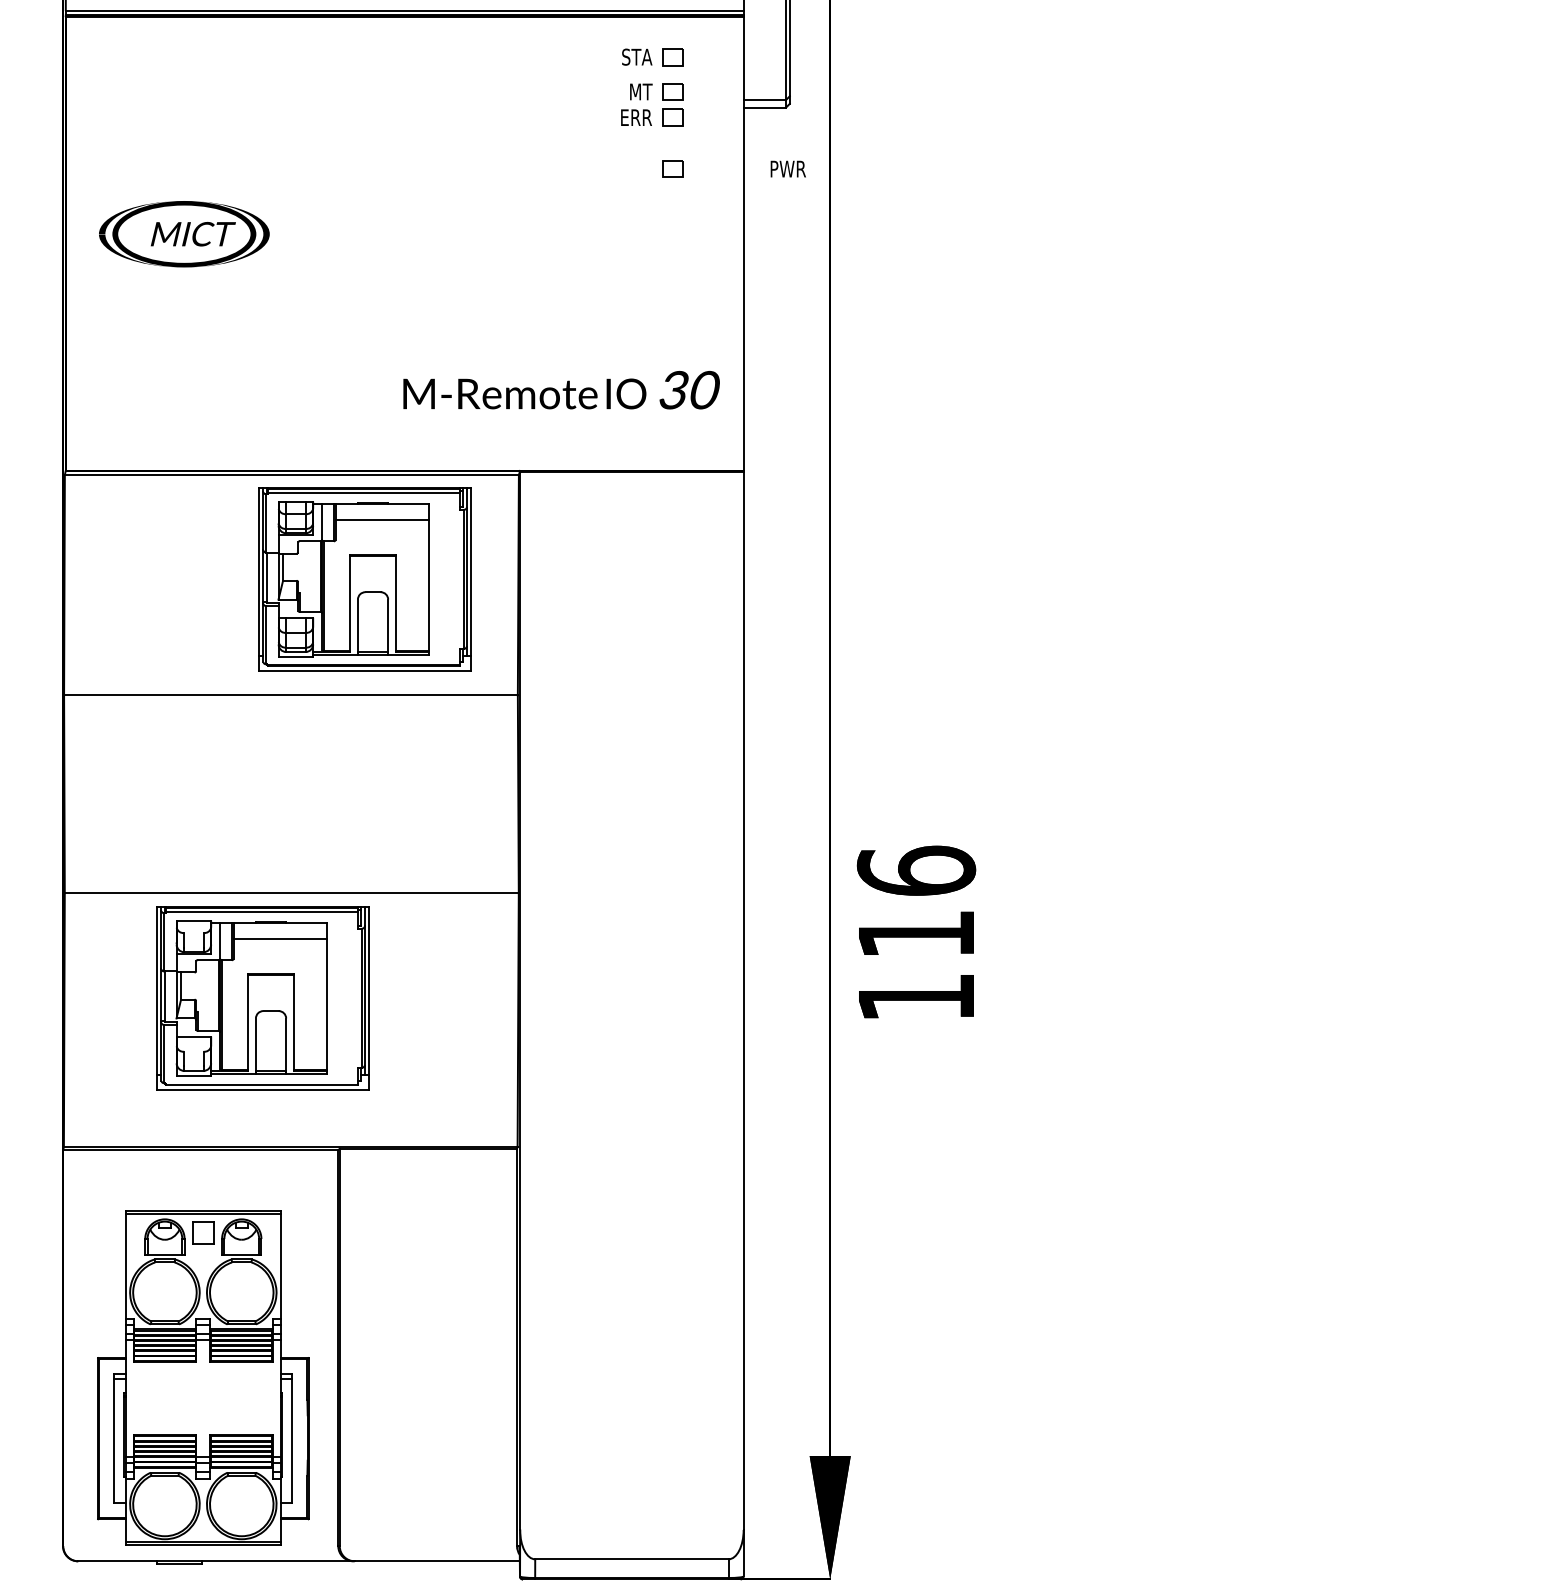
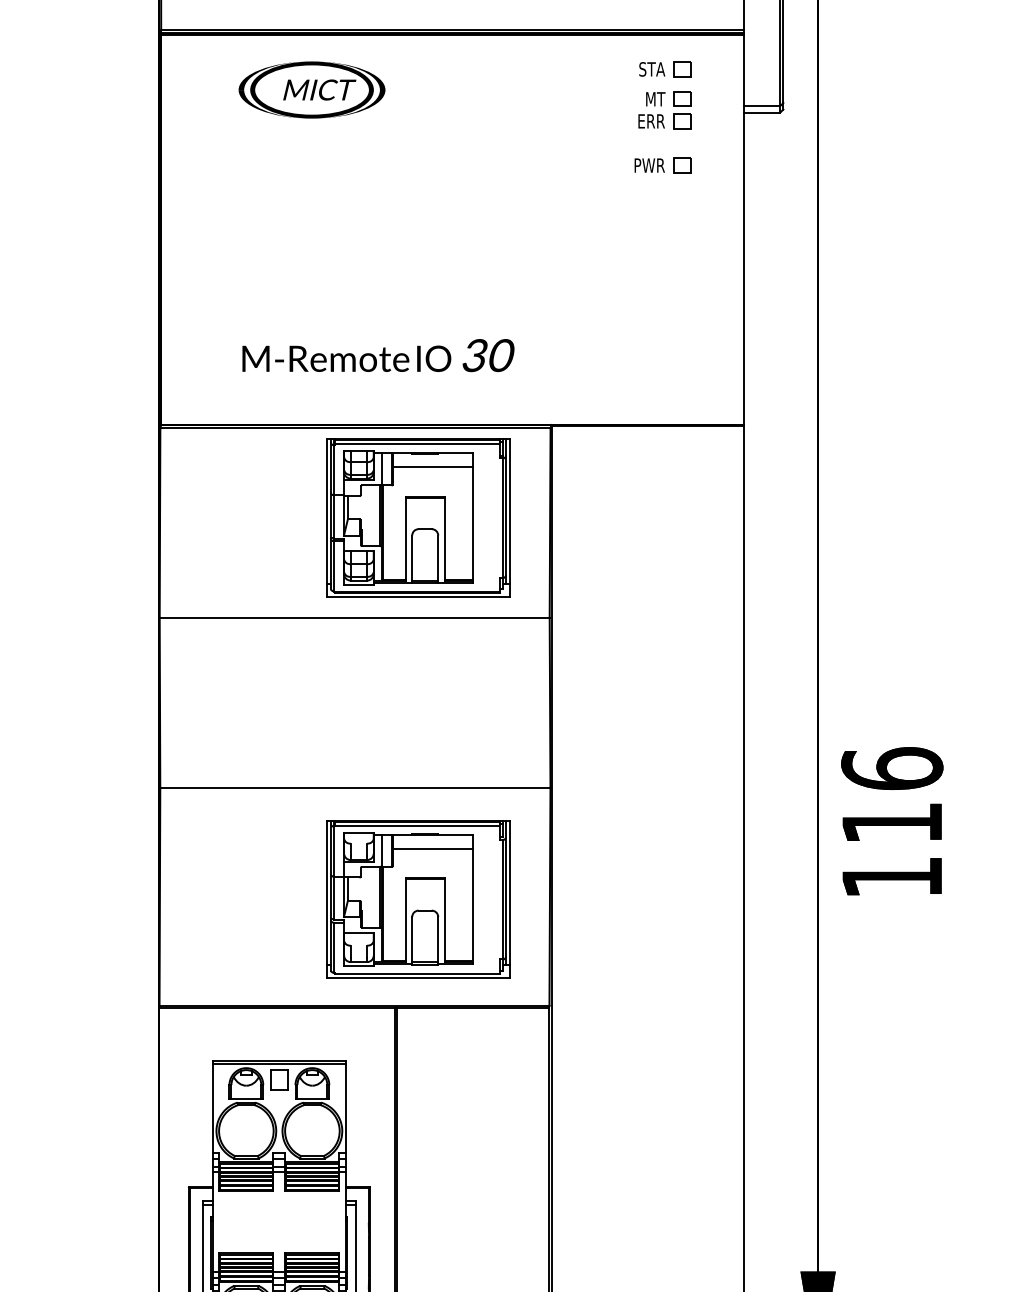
text: (787, 168) -> (649, 165), moved
text: (184, 234) -> (312, 90), moved
text: (561, 390) -> (378, 355), moved
part: (262, 998) -> (417, 899), moved

